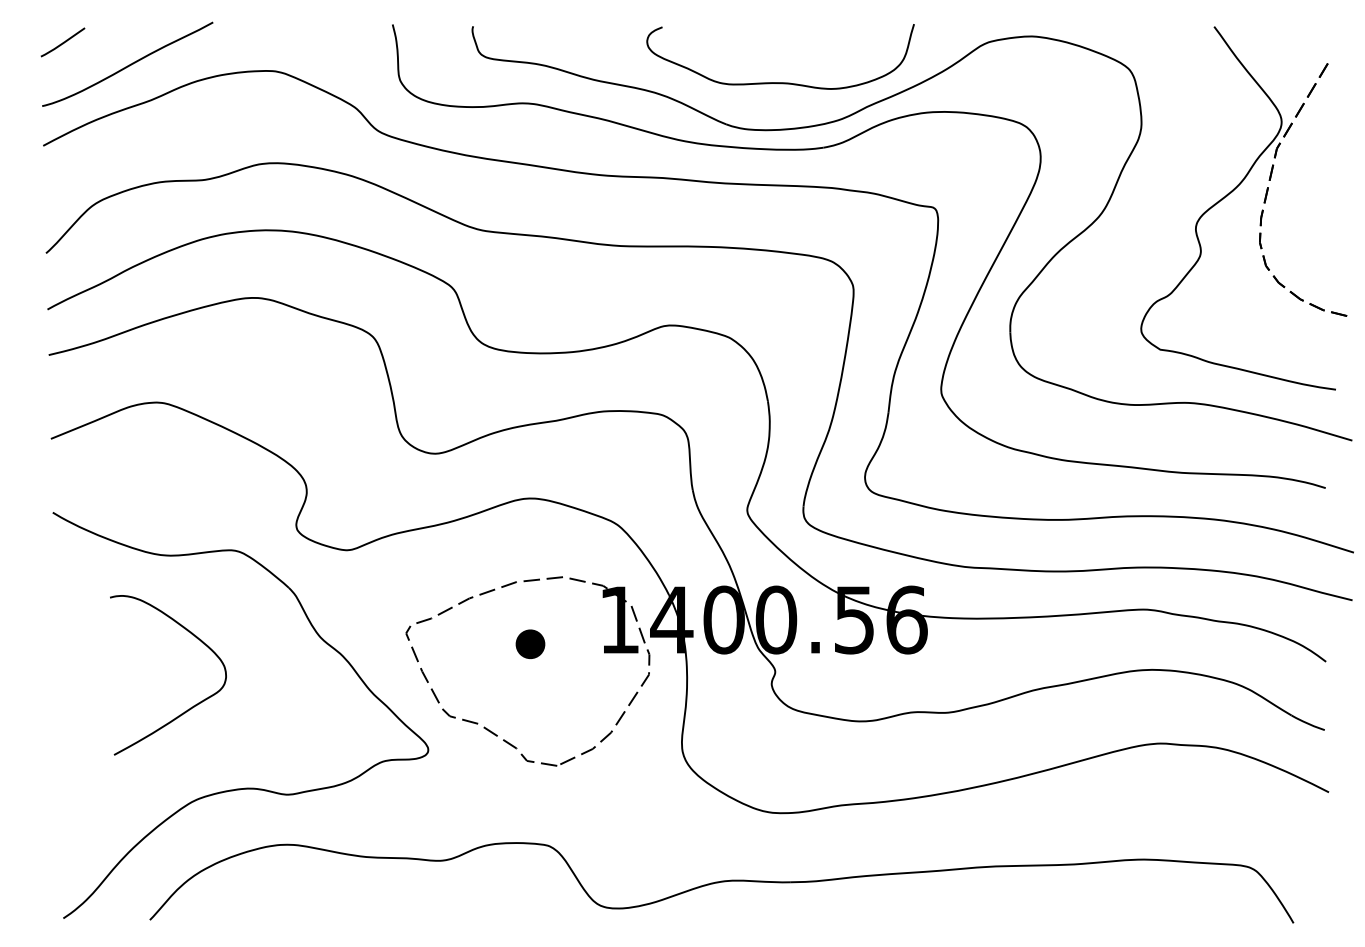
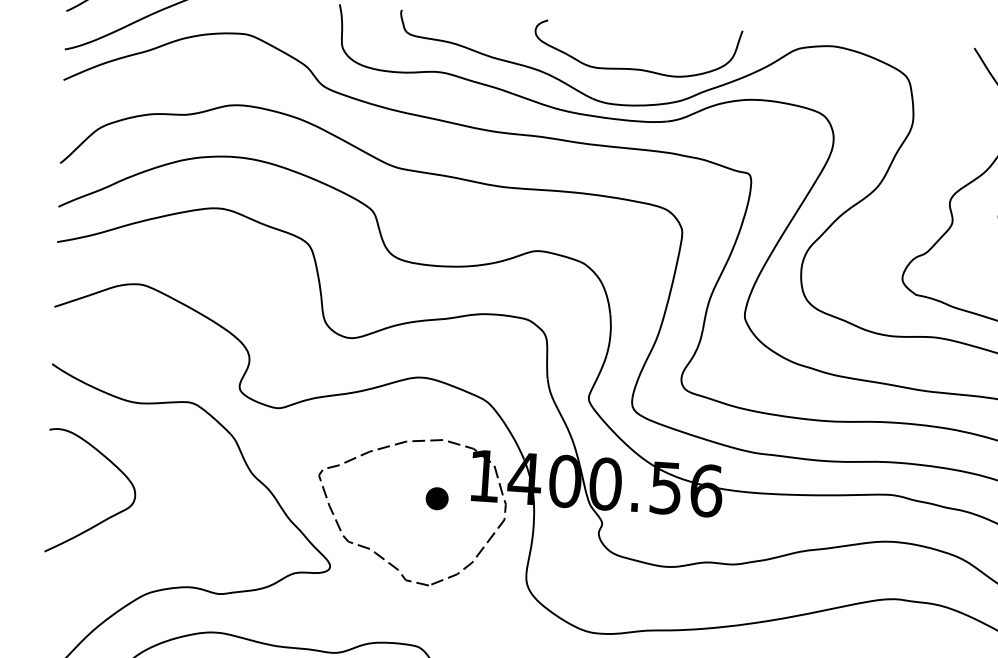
part: (530, 643) -> (437, 498), moved
curve: (190, 707) -> (106, 518), moved

